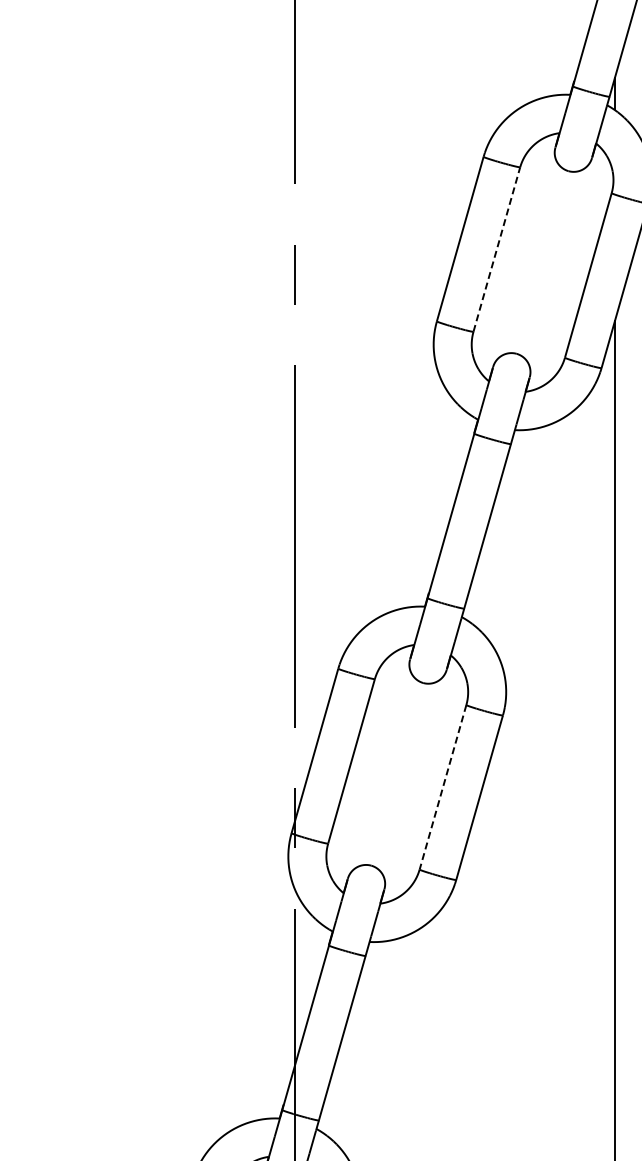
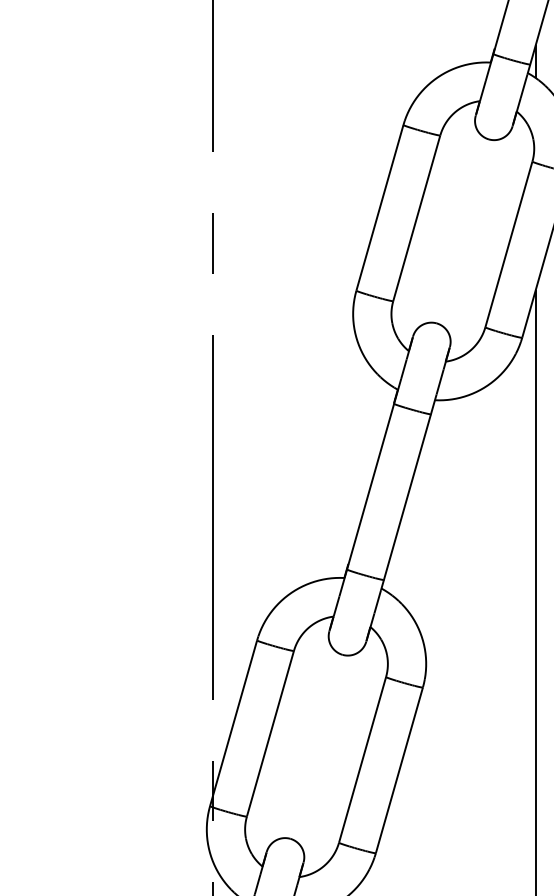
line: (496, 249) -> (416, 218), dashed -> solid
line: (443, 787) -> (363, 760), dashed -> solid

